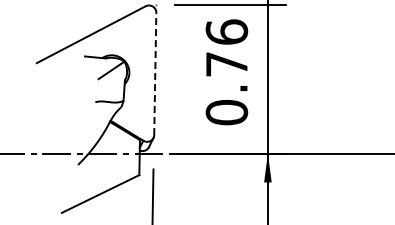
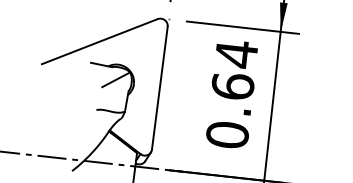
text: (226, 47) -> (234, 69), 0.76 -> 0.64
line: (155, 73) -> (160, 87), dashed -> solid

